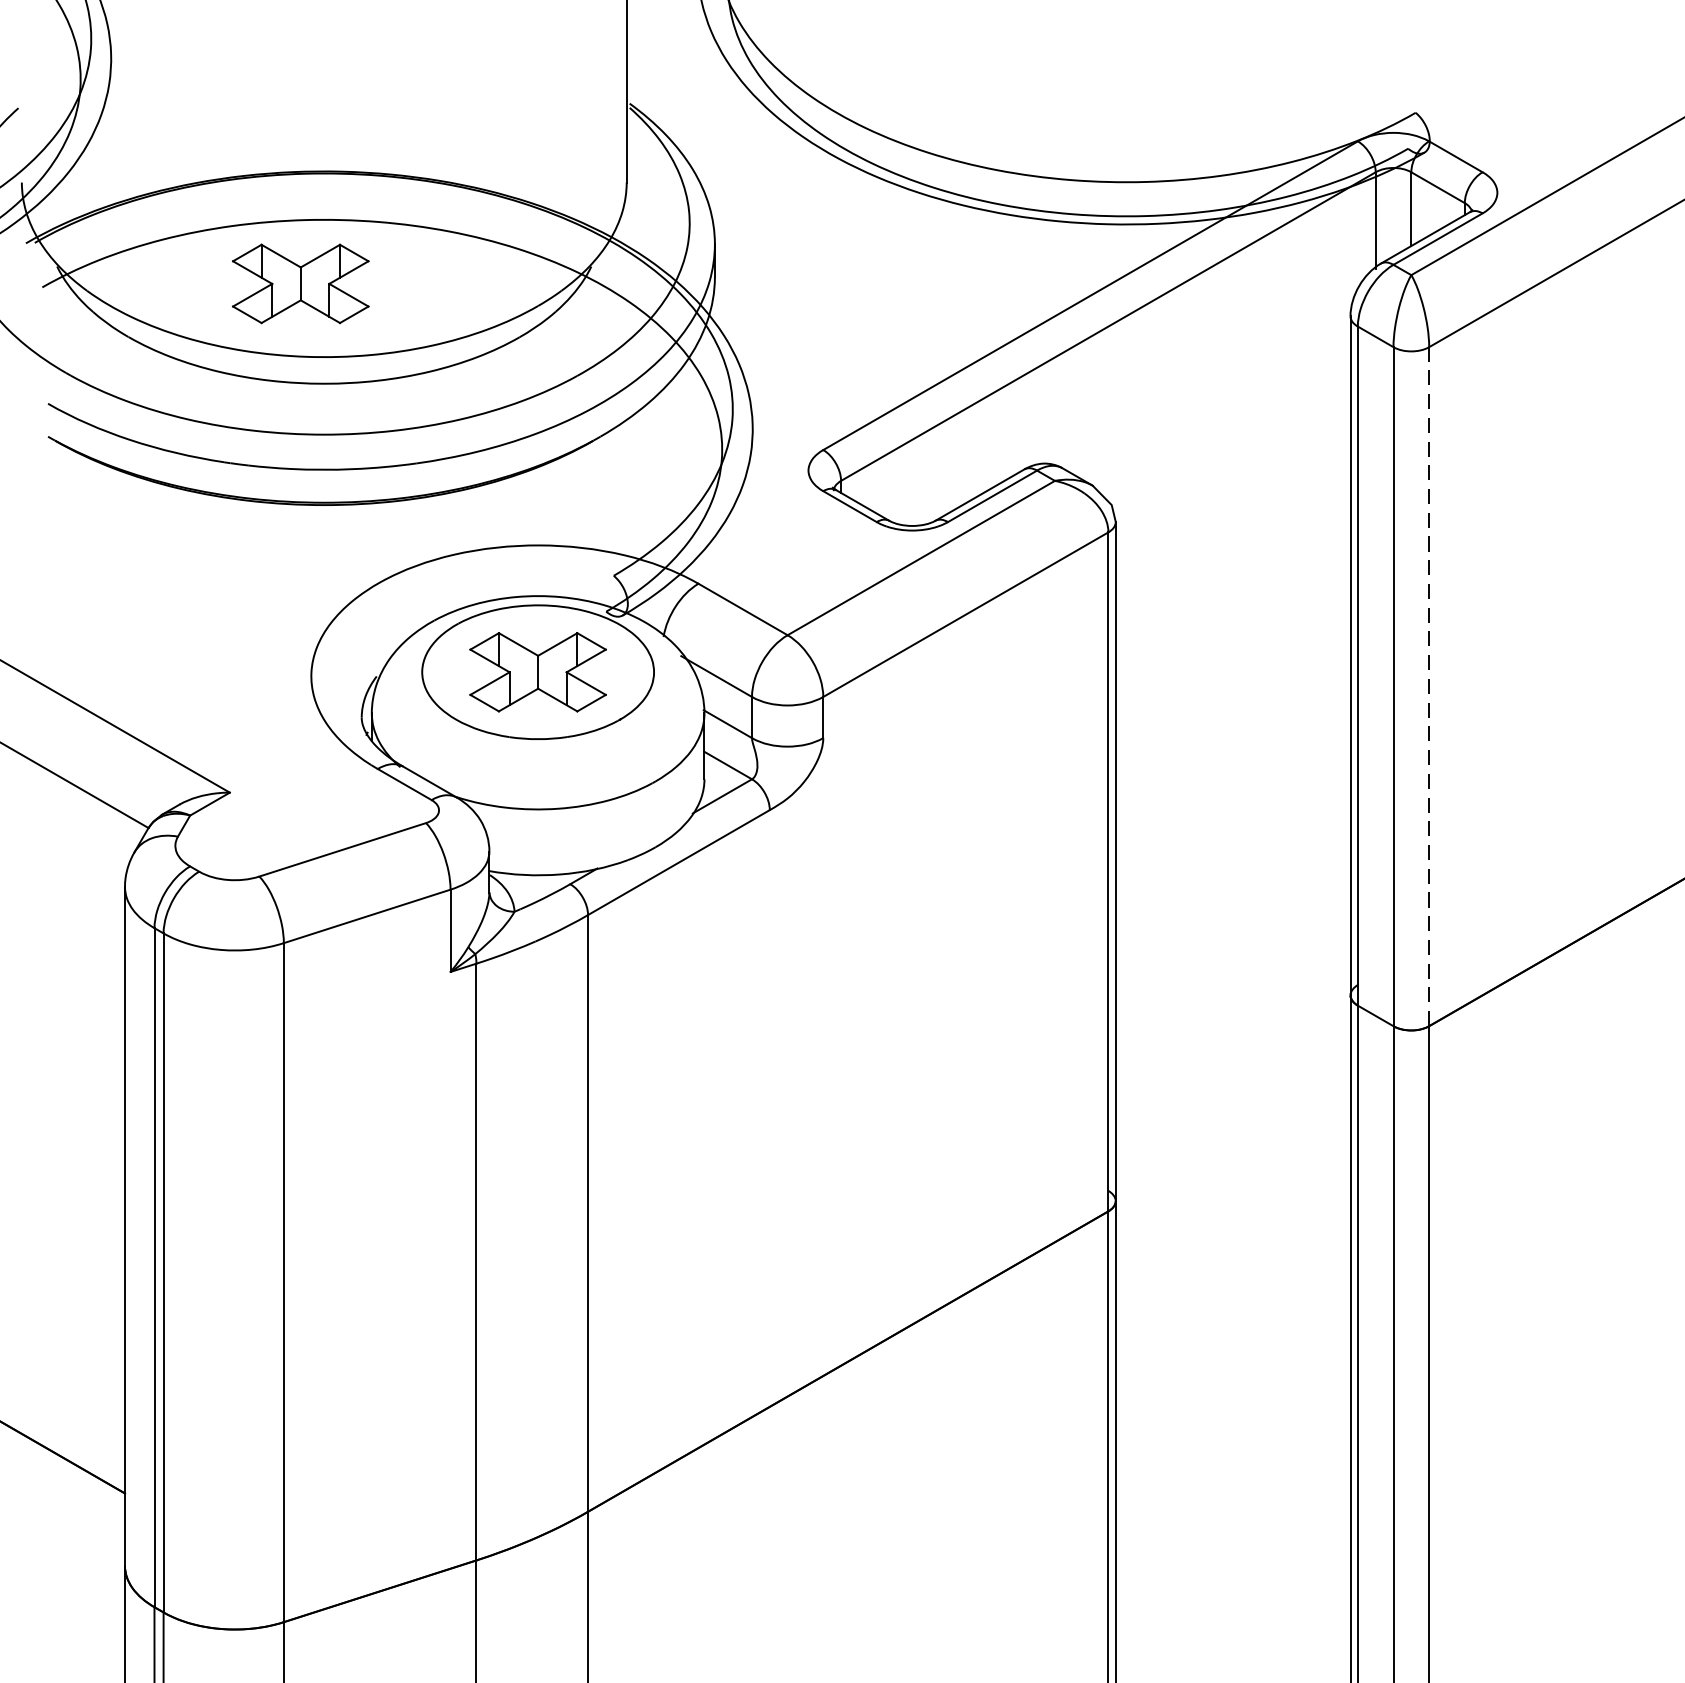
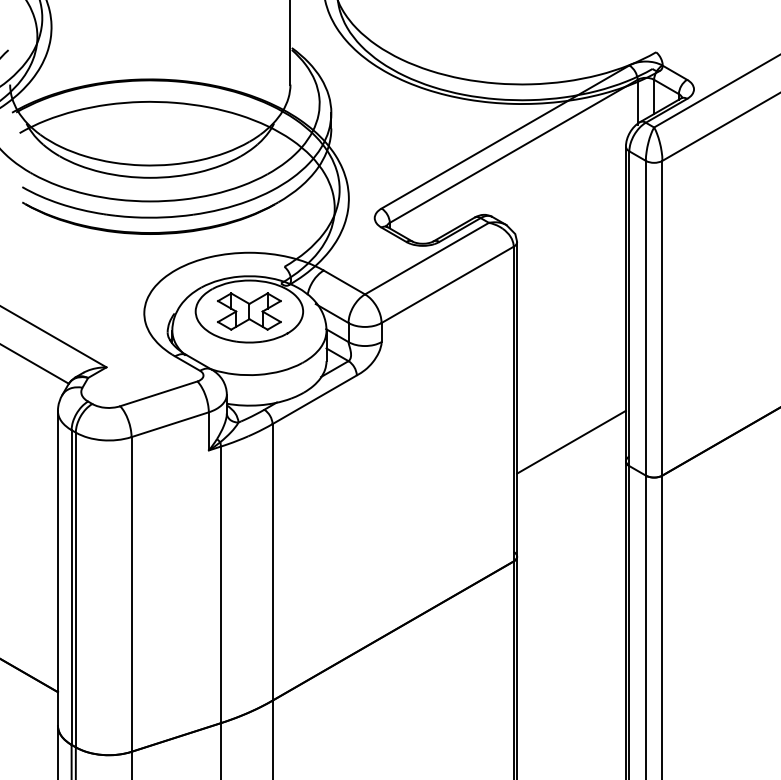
part: (300, 283) -> (139, 131), removed
line: (1429, 685) -> (662, 317), dashed -> solid
line: (1233, 952) -> (571, 441), added

